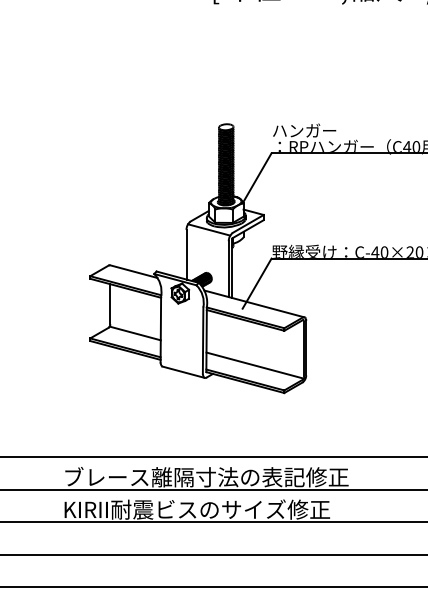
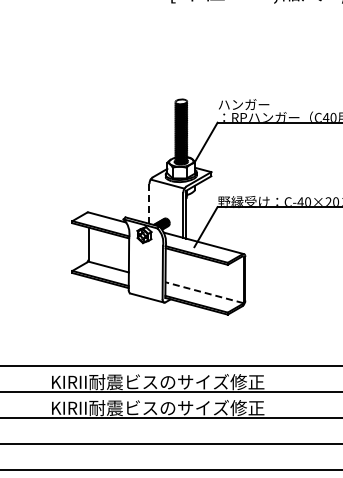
line: (186, 254) -> (149, 203), solid -> dashed
line: (253, 365) -> (203, 292), solid -> dashed
text: (206, 476) -> (165, 381), ブレース離隔寸法の表記修正 -> KIRII耐震ビスのサイズ修正

